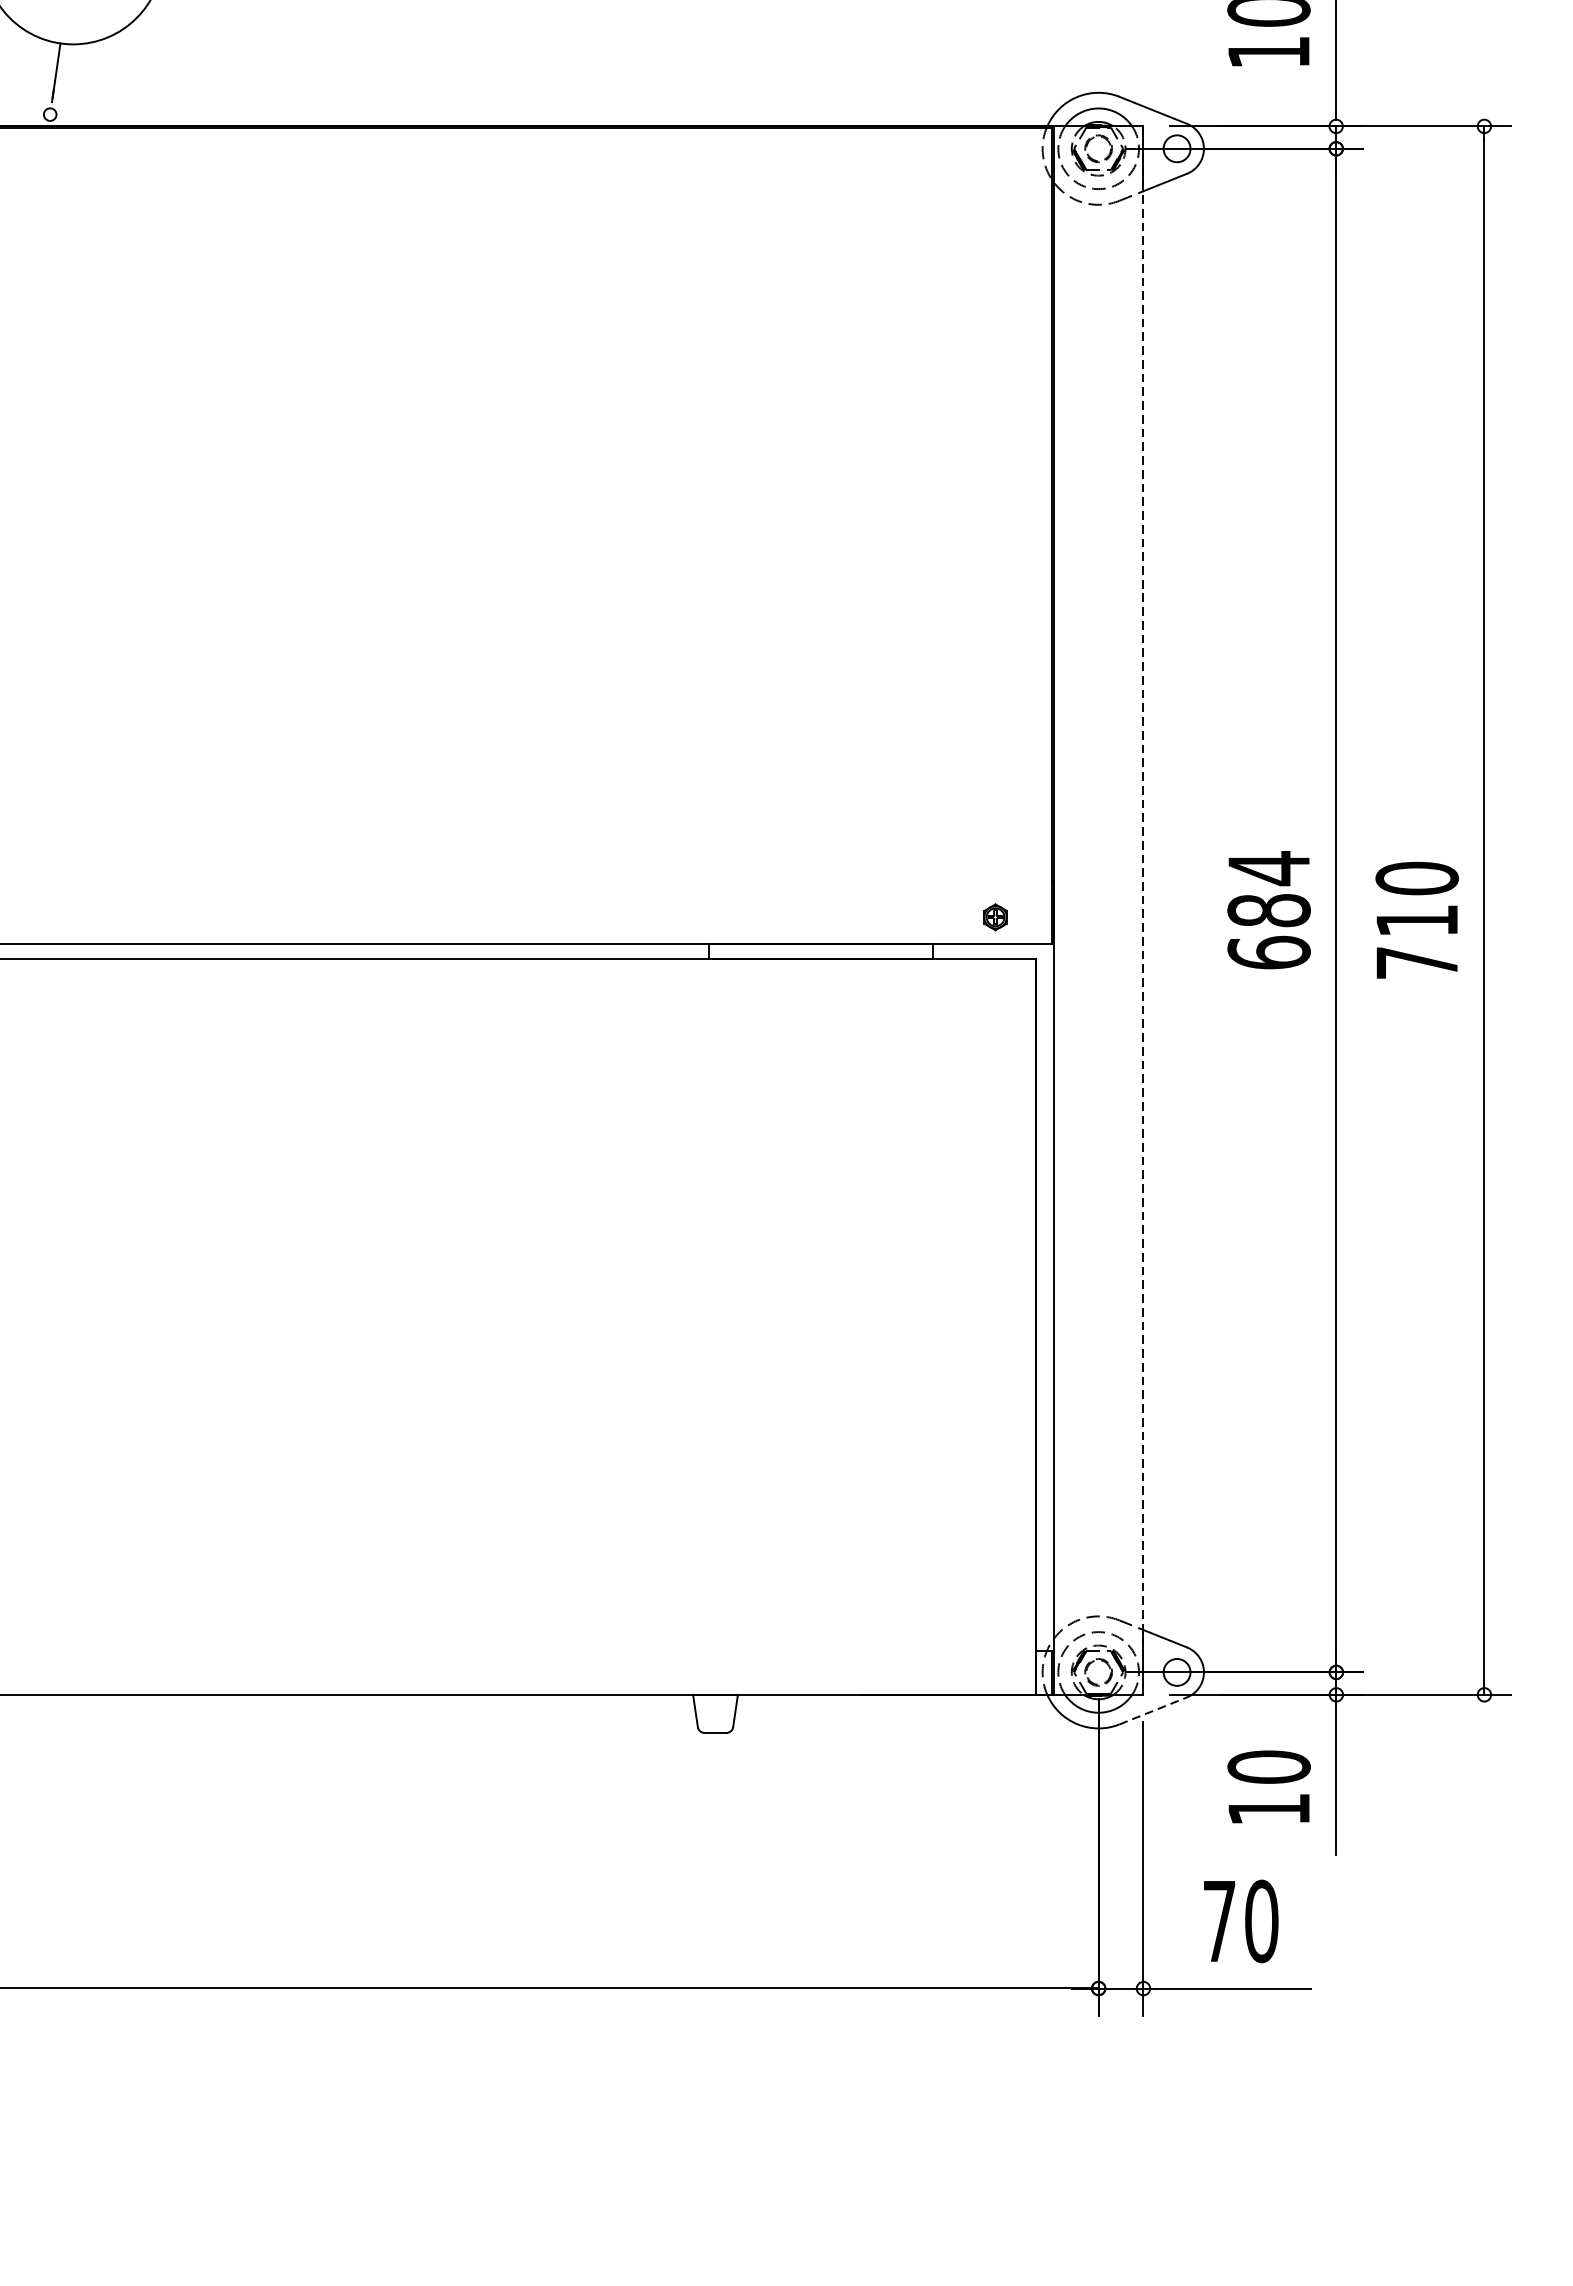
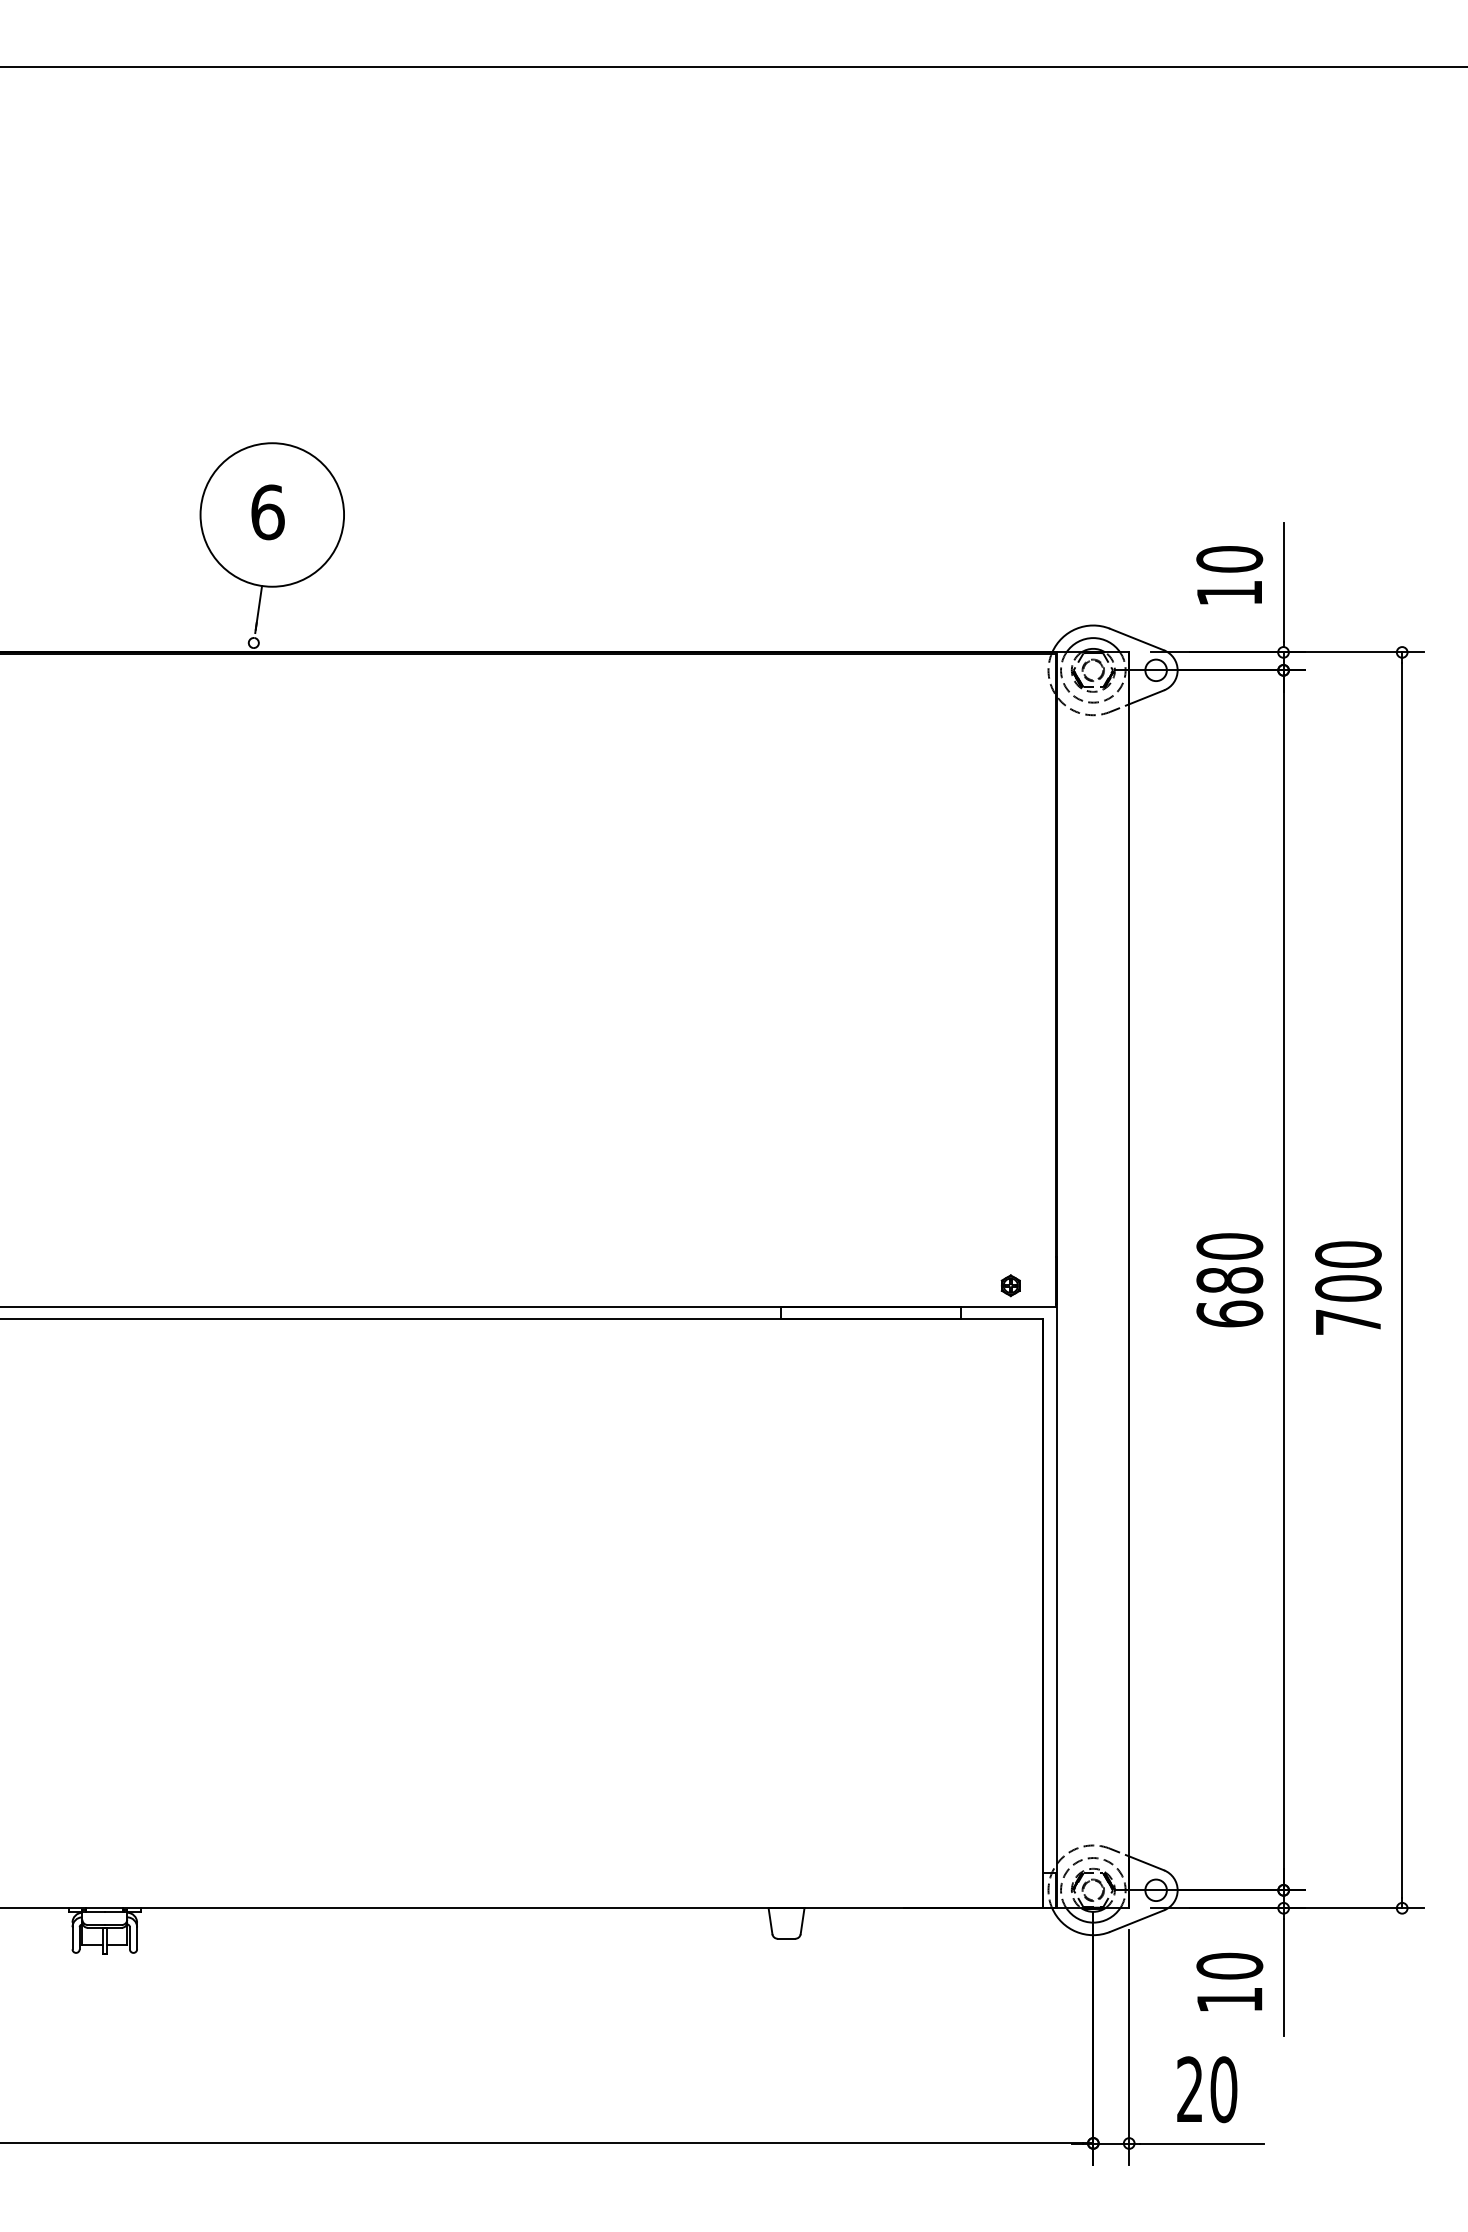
text: (1268, 868) -> (1229, 1246), 684 -> 680
line: (1143, 910) -> (1129, 1280), dashed -> solid
text: (1417, 920) -> (1348, 1288), 710 -> 700
line: (1153, 1710) -> (1137, 1920), dashed -> solid
text: (1218, 1919) -> (1189, 2088), 70 -> 20

